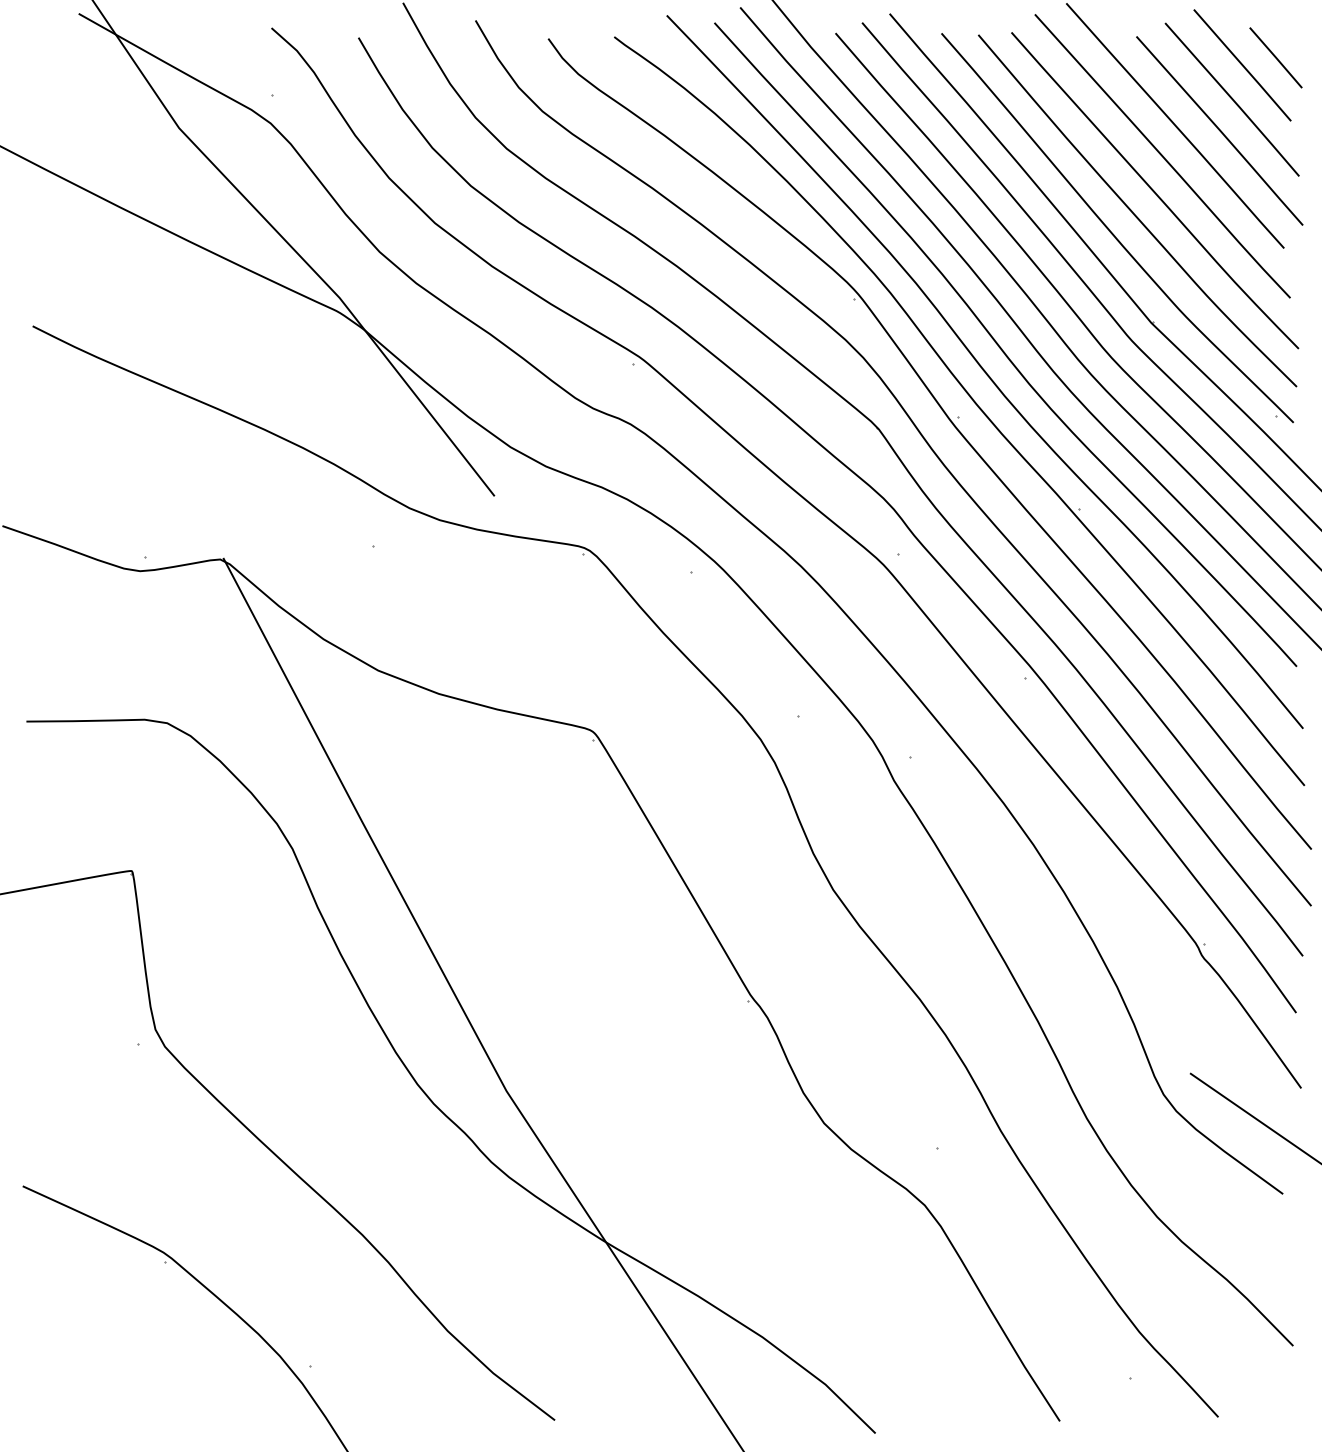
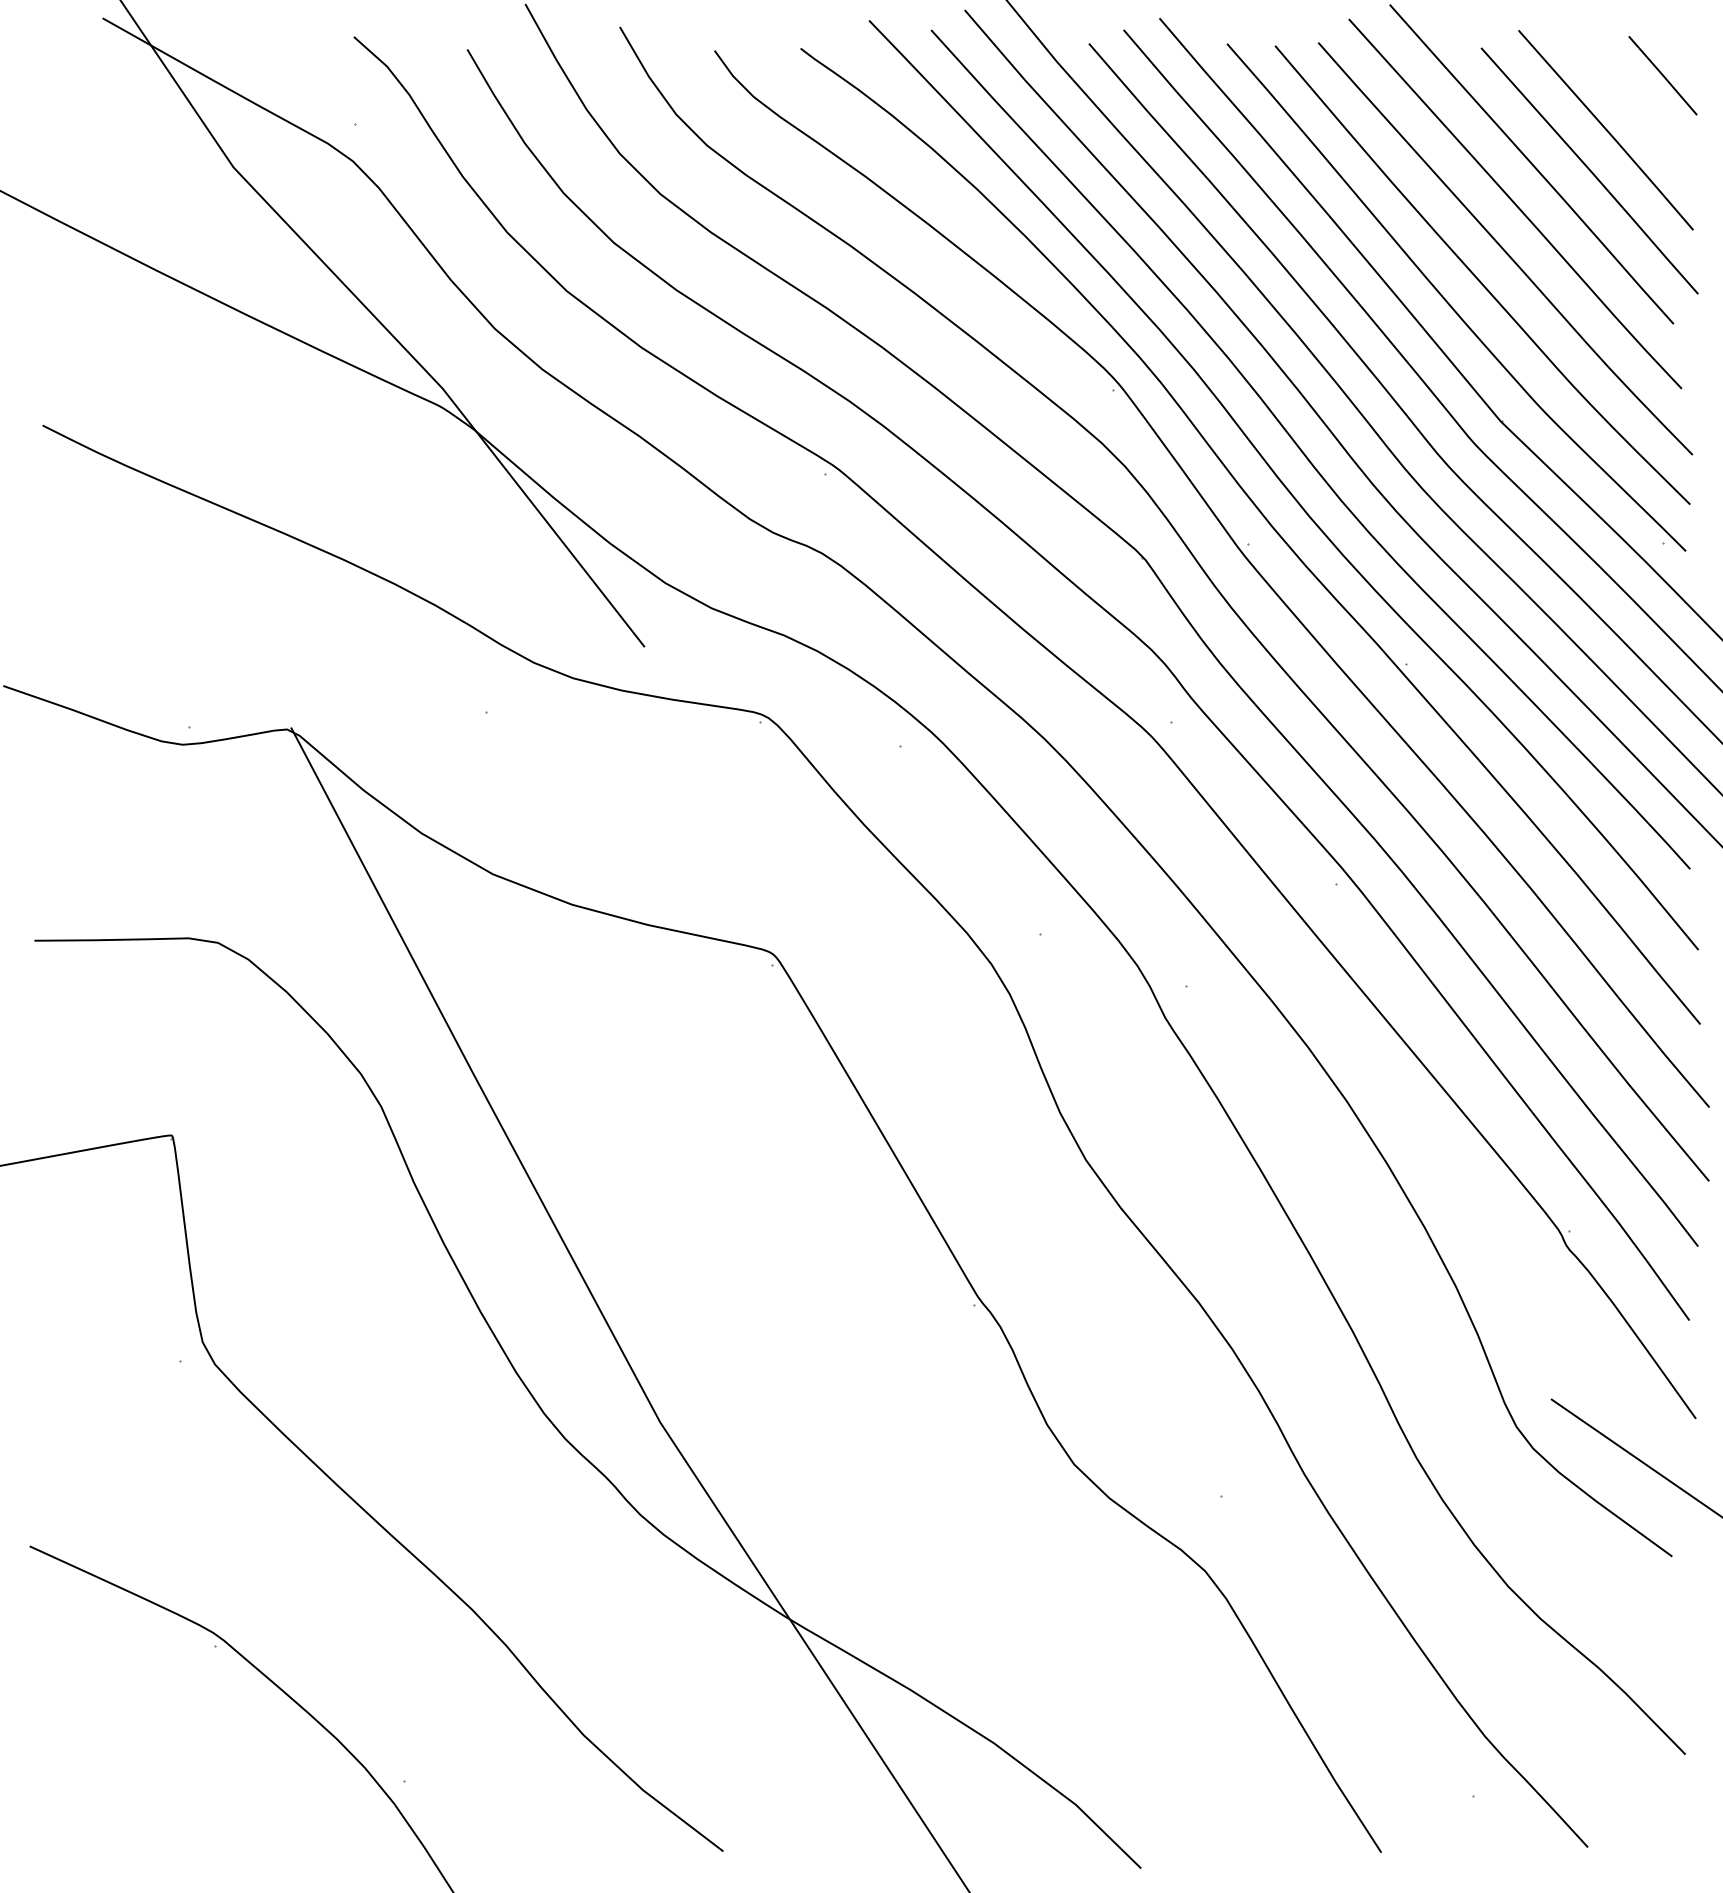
line: (1242, 65) -> (1619, 85), removed

